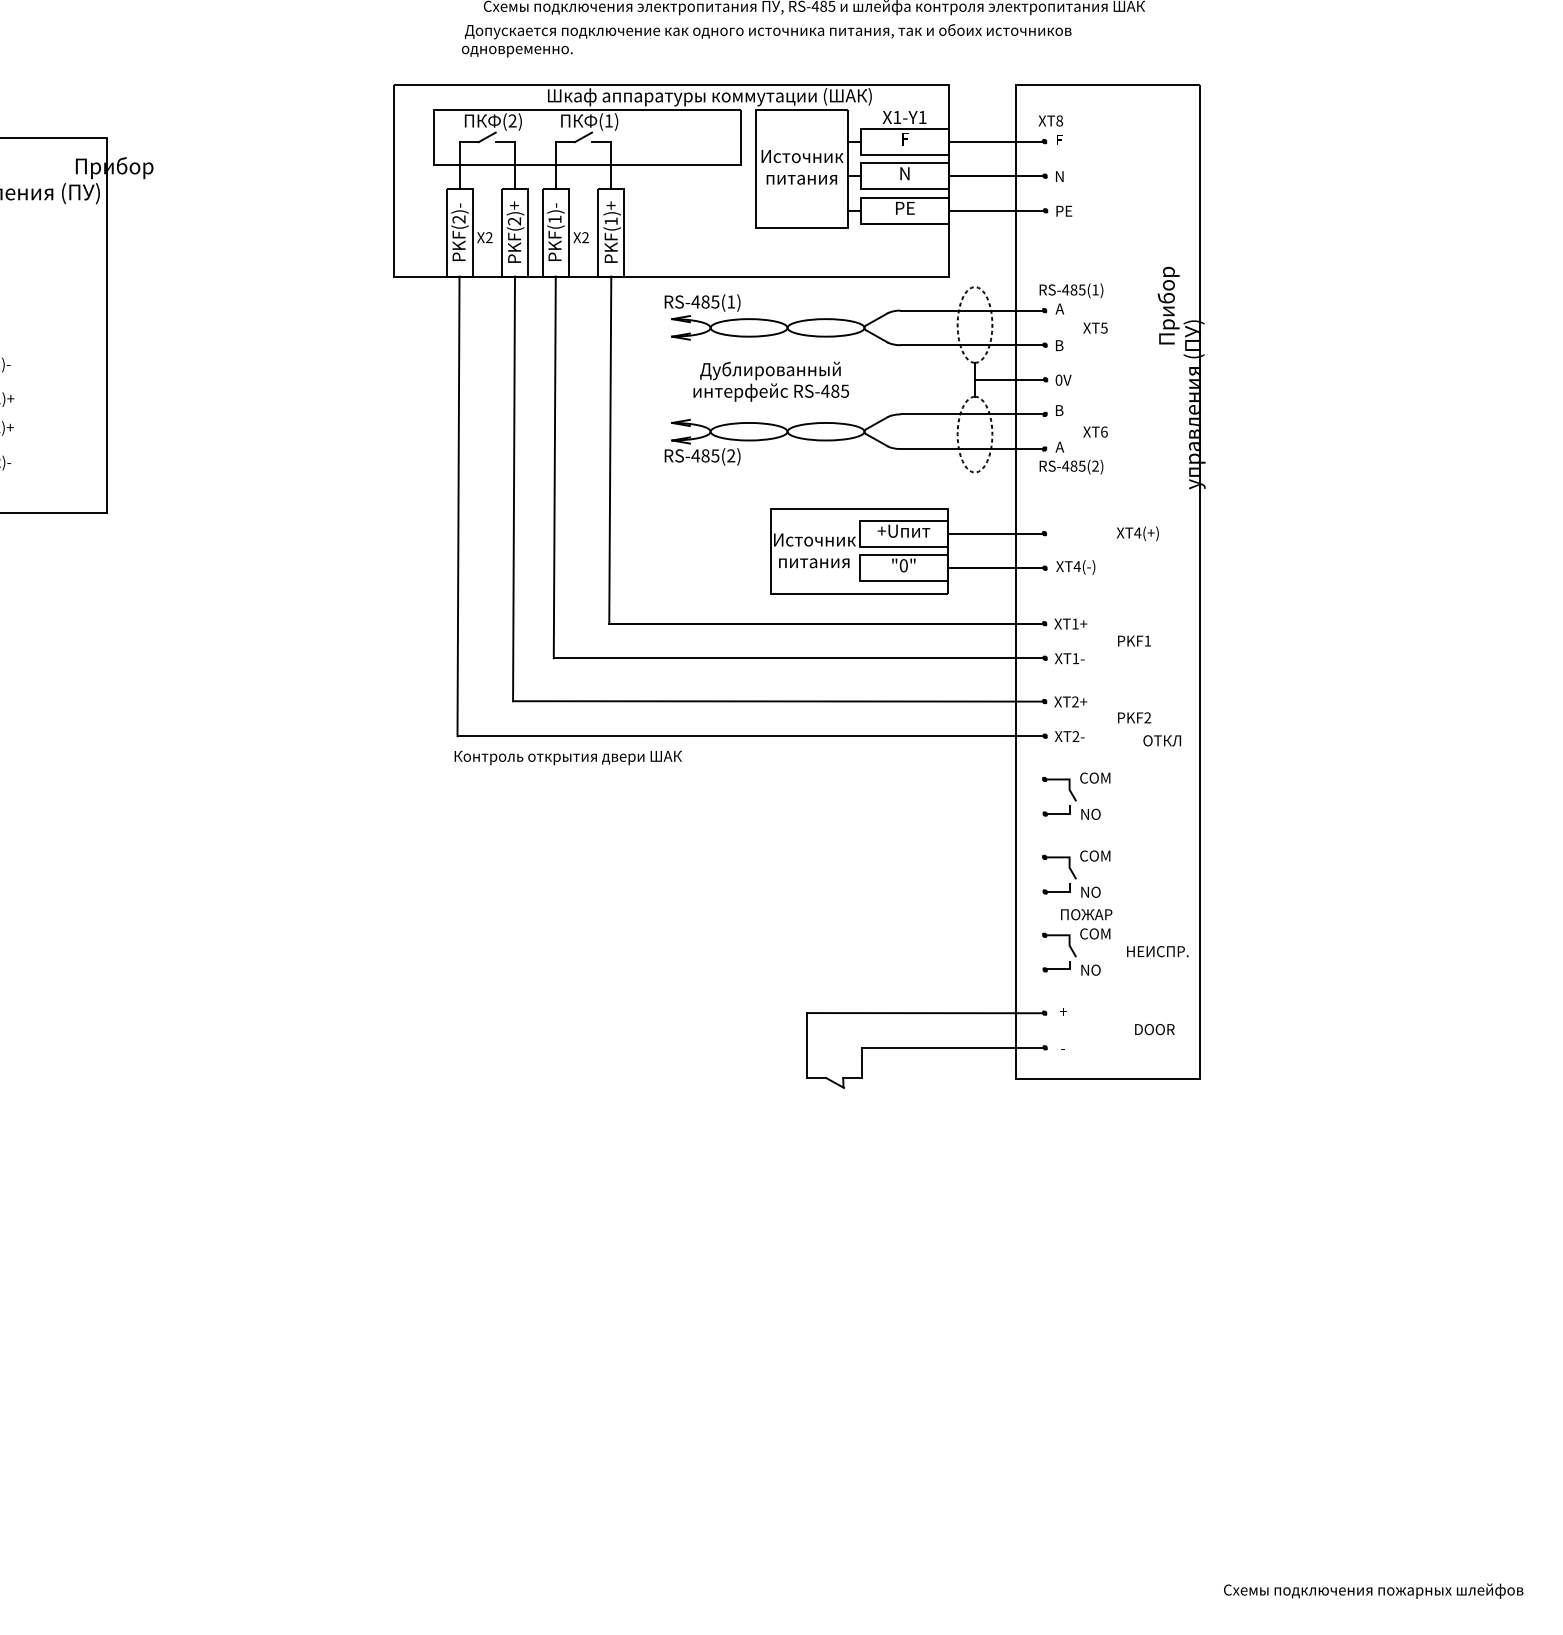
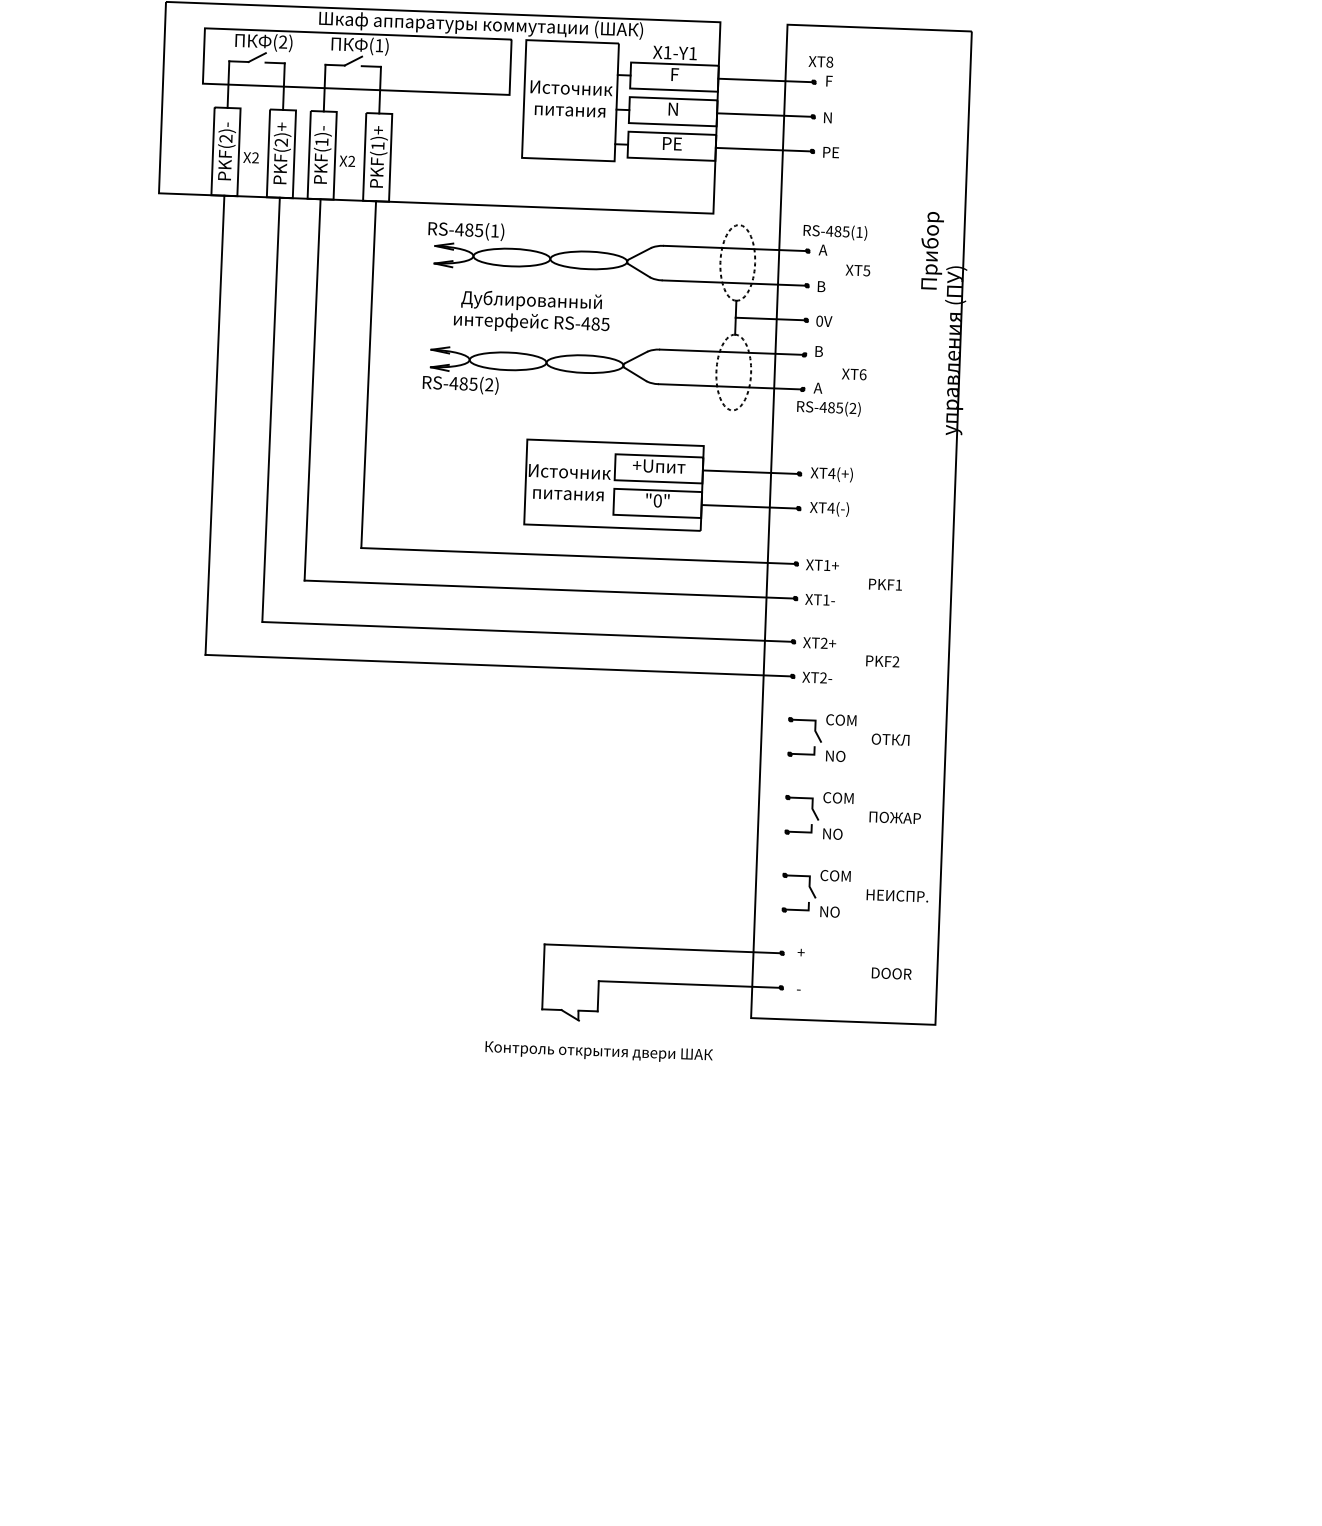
text: (1137, 533) -> (831, 474), moved
text: (1161, 740) -> (889, 739), moved
text: (567, 757) -> (598, 1051), moved
text: (1086, 914) -> (895, 817), moved

